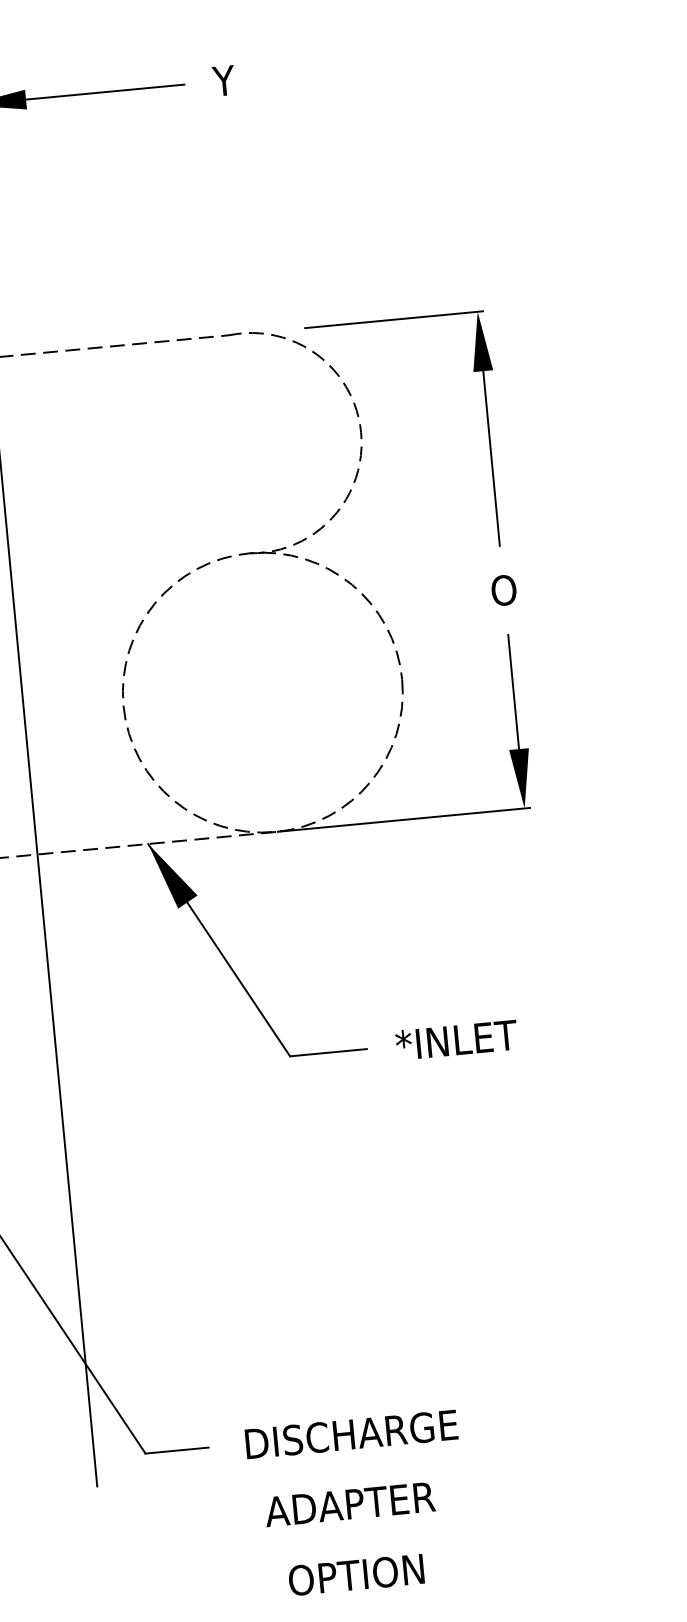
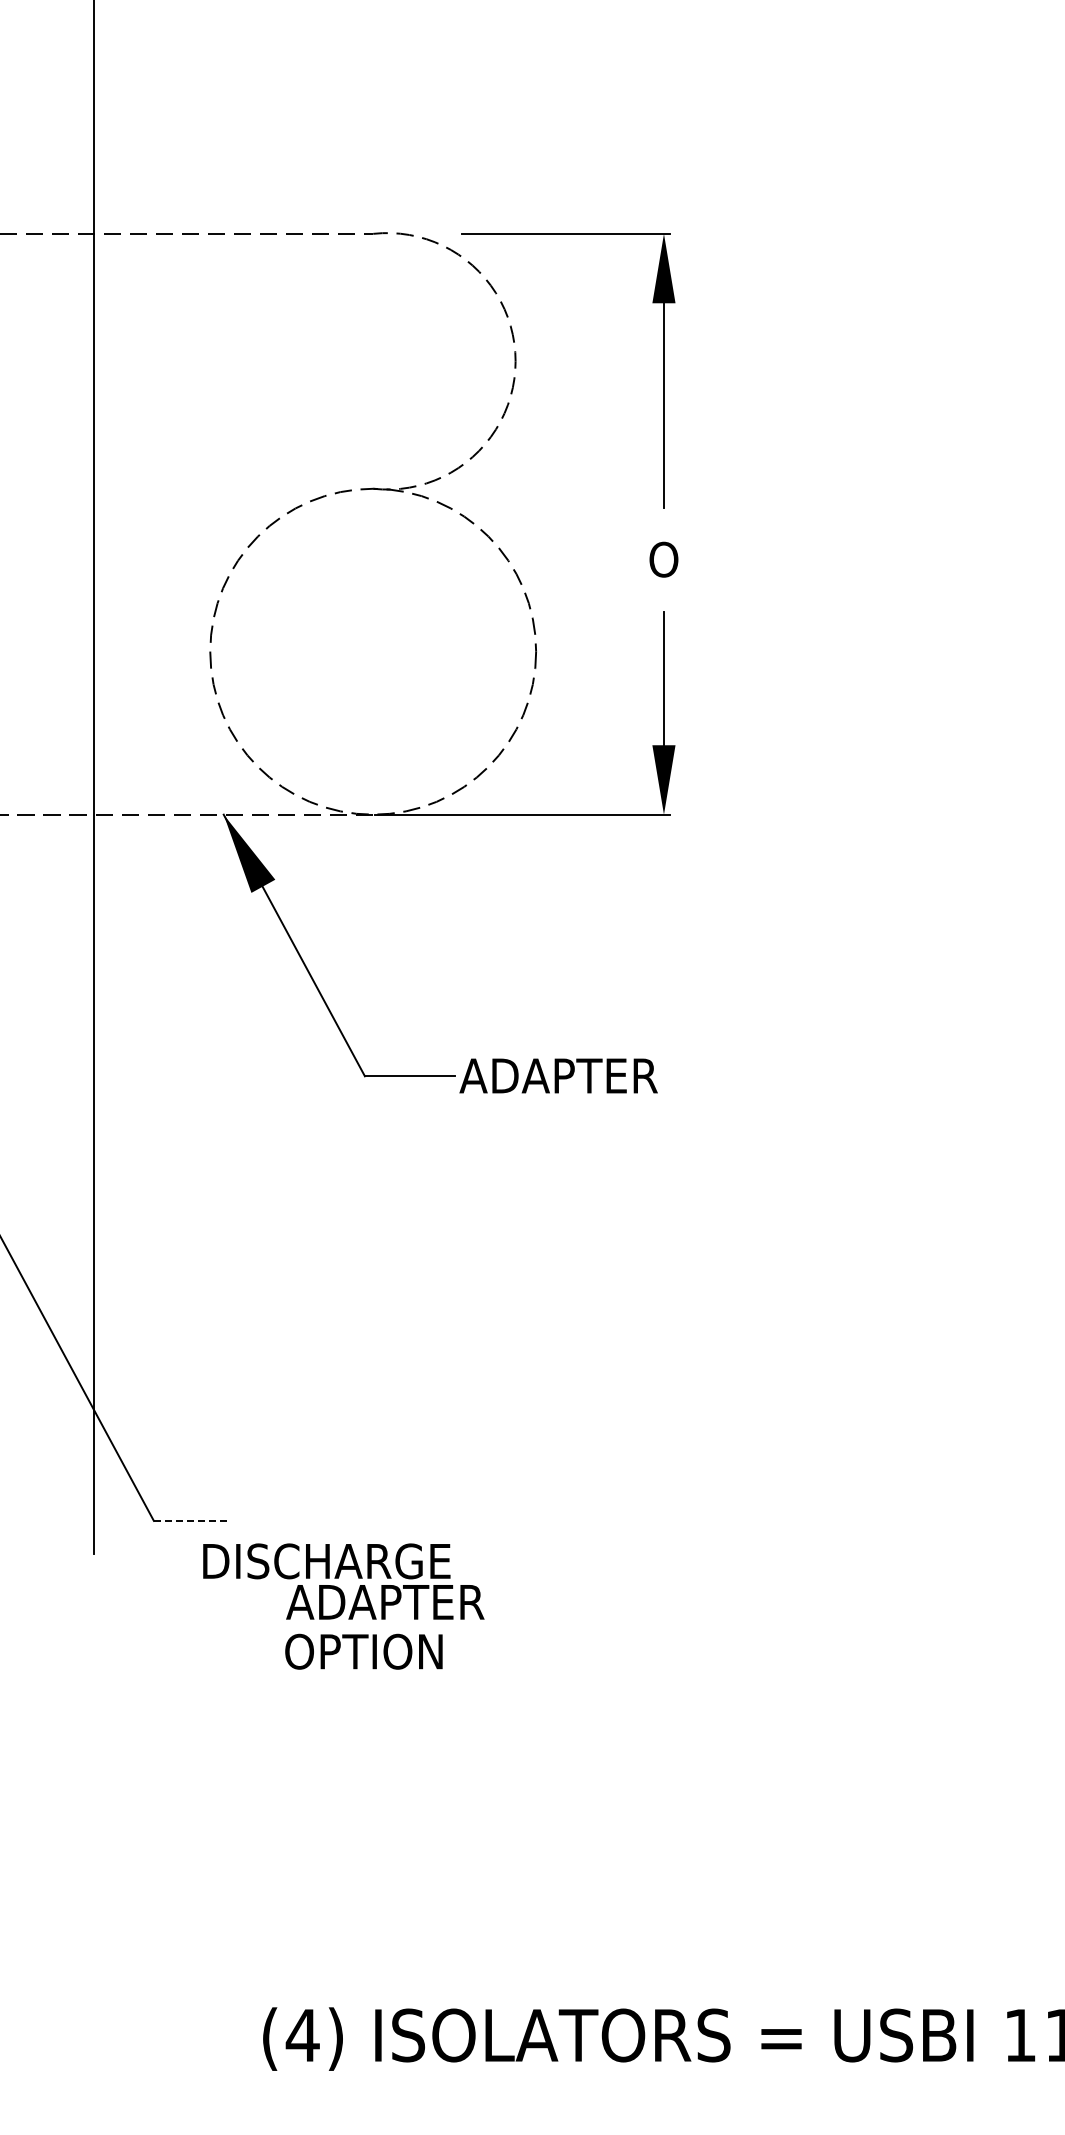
text: (455, 1040) -> (558, 1075), *INLET -> ADAPTER
text: (351, 1434) -> (326, 1561), moved
line: (176, 1450) -> (190, 1520), solid -> dashed
text: (355, 1574) -> (363, 1651), moved

